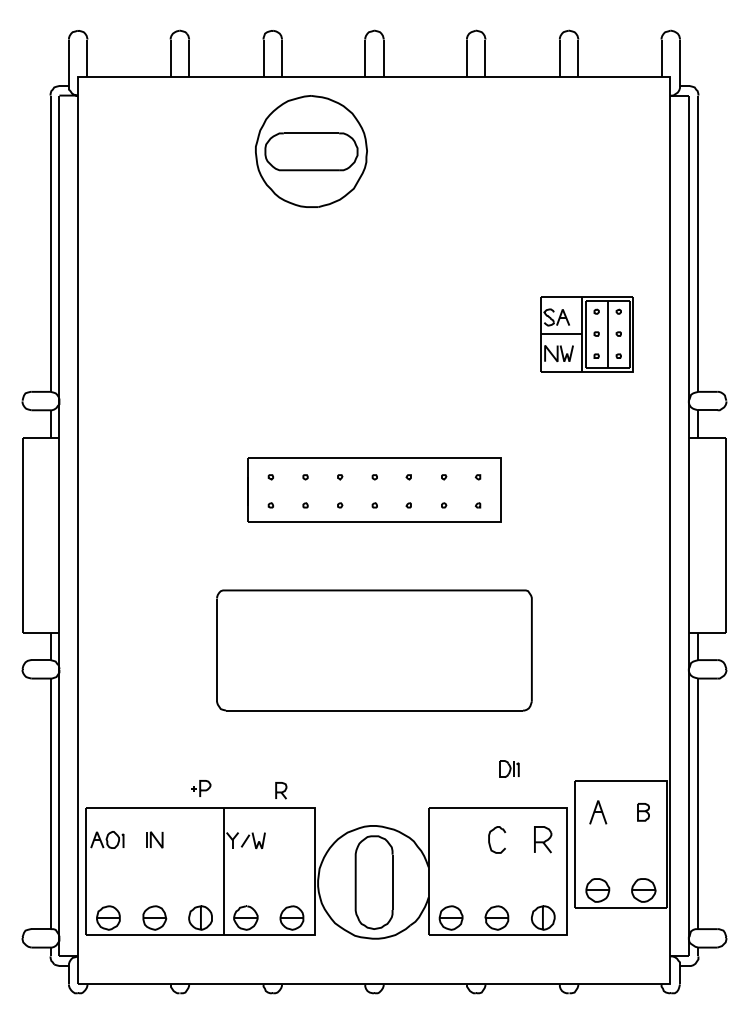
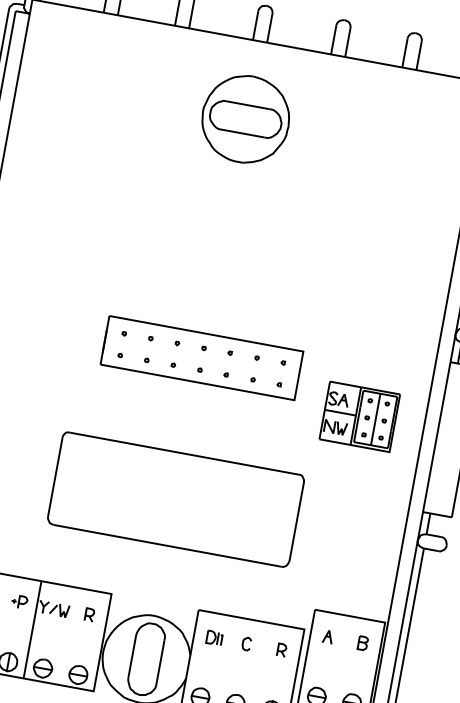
part: (311, 151) -> (245, 119), moved
part: (586, 334) -> (359, 416), moved
part: (374, 650) -> (175, 499), moved
part: (509, 768) -> (214, 637), moved
part: (201, 788) -> (19, 601), moved
part: (281, 790) -> (89, 614), moved
part: (597, 811) -> (327, 636), size x0.71
part: (496, 839) -> (246, 643), size x0.62
part: (542, 839) -> (281, 650), size x0.62

